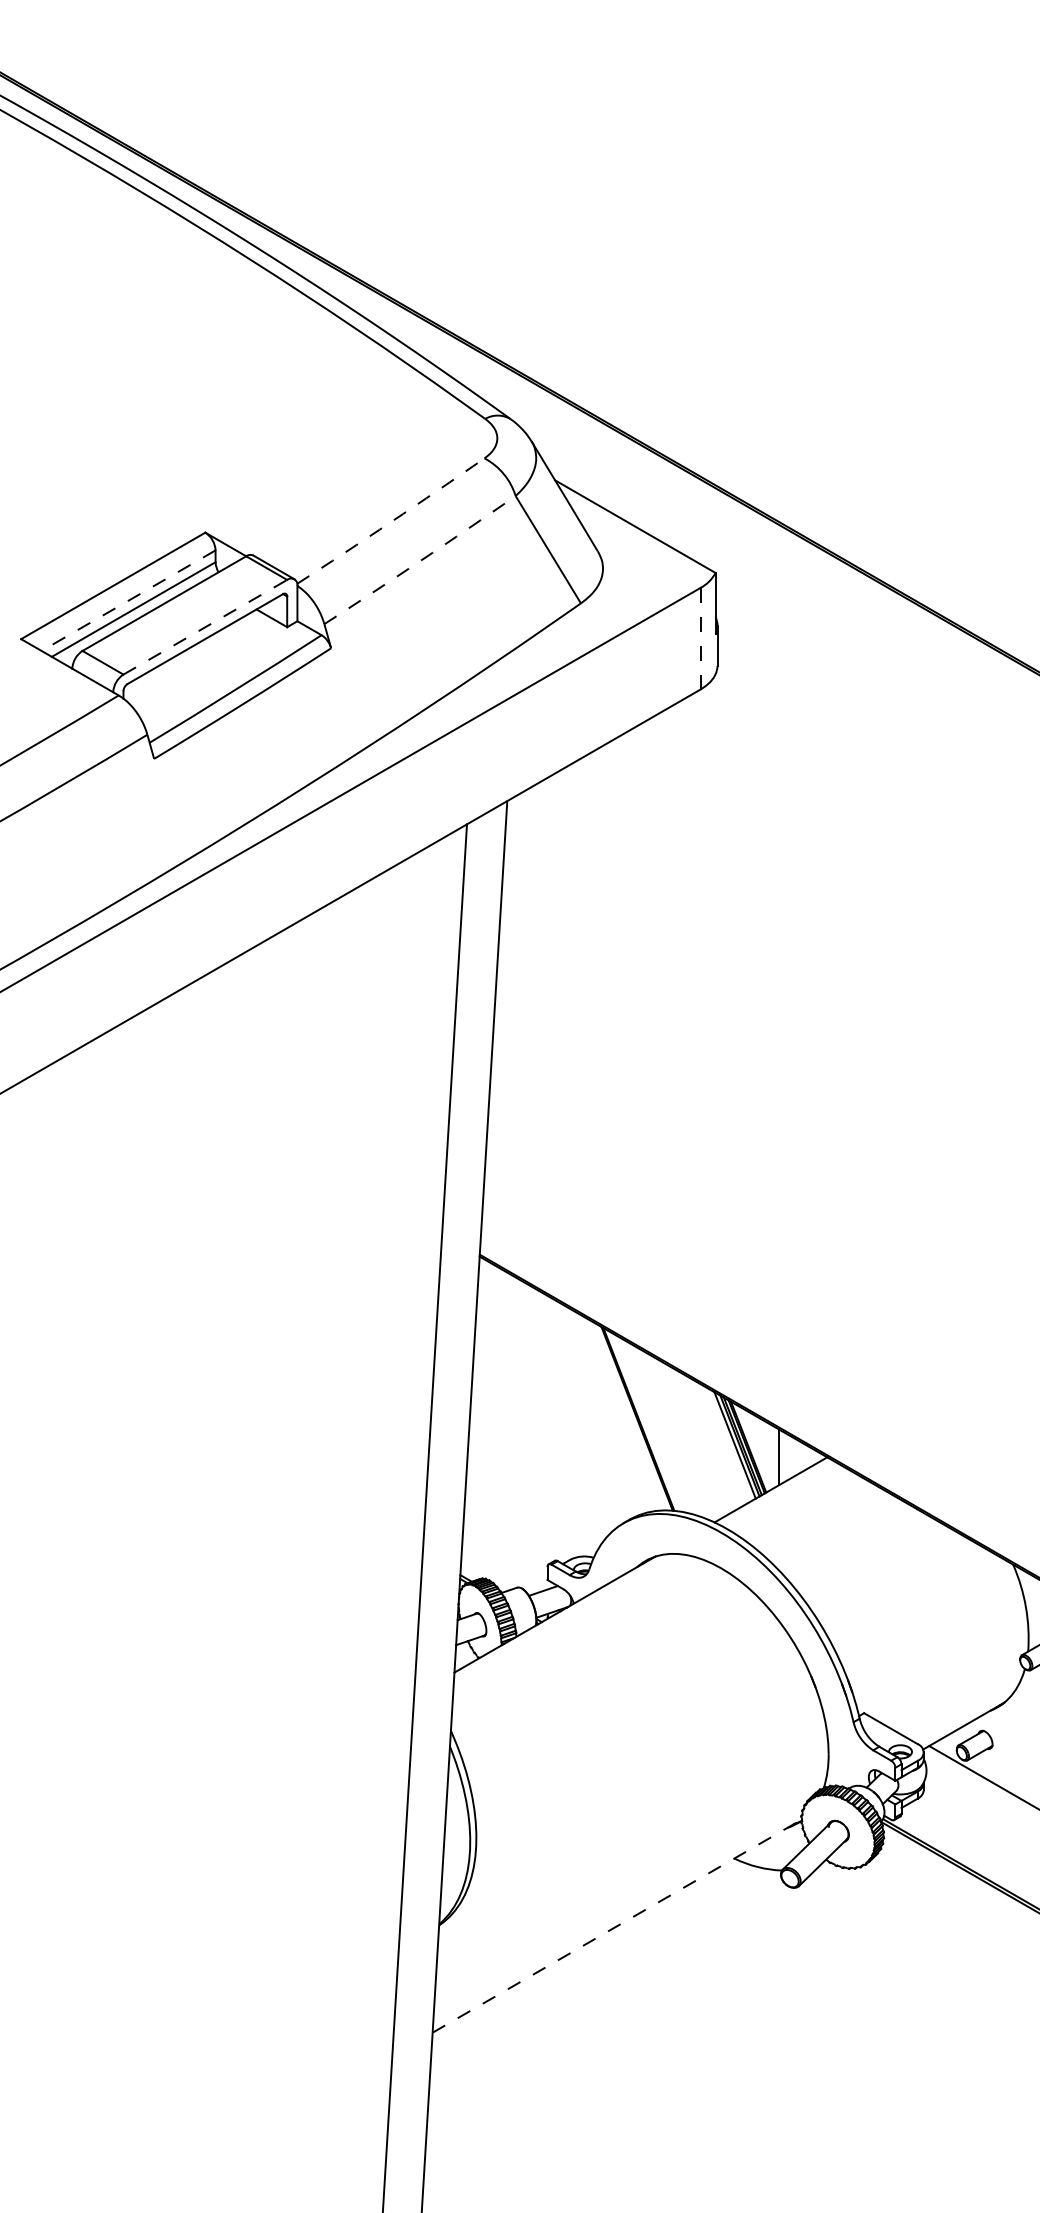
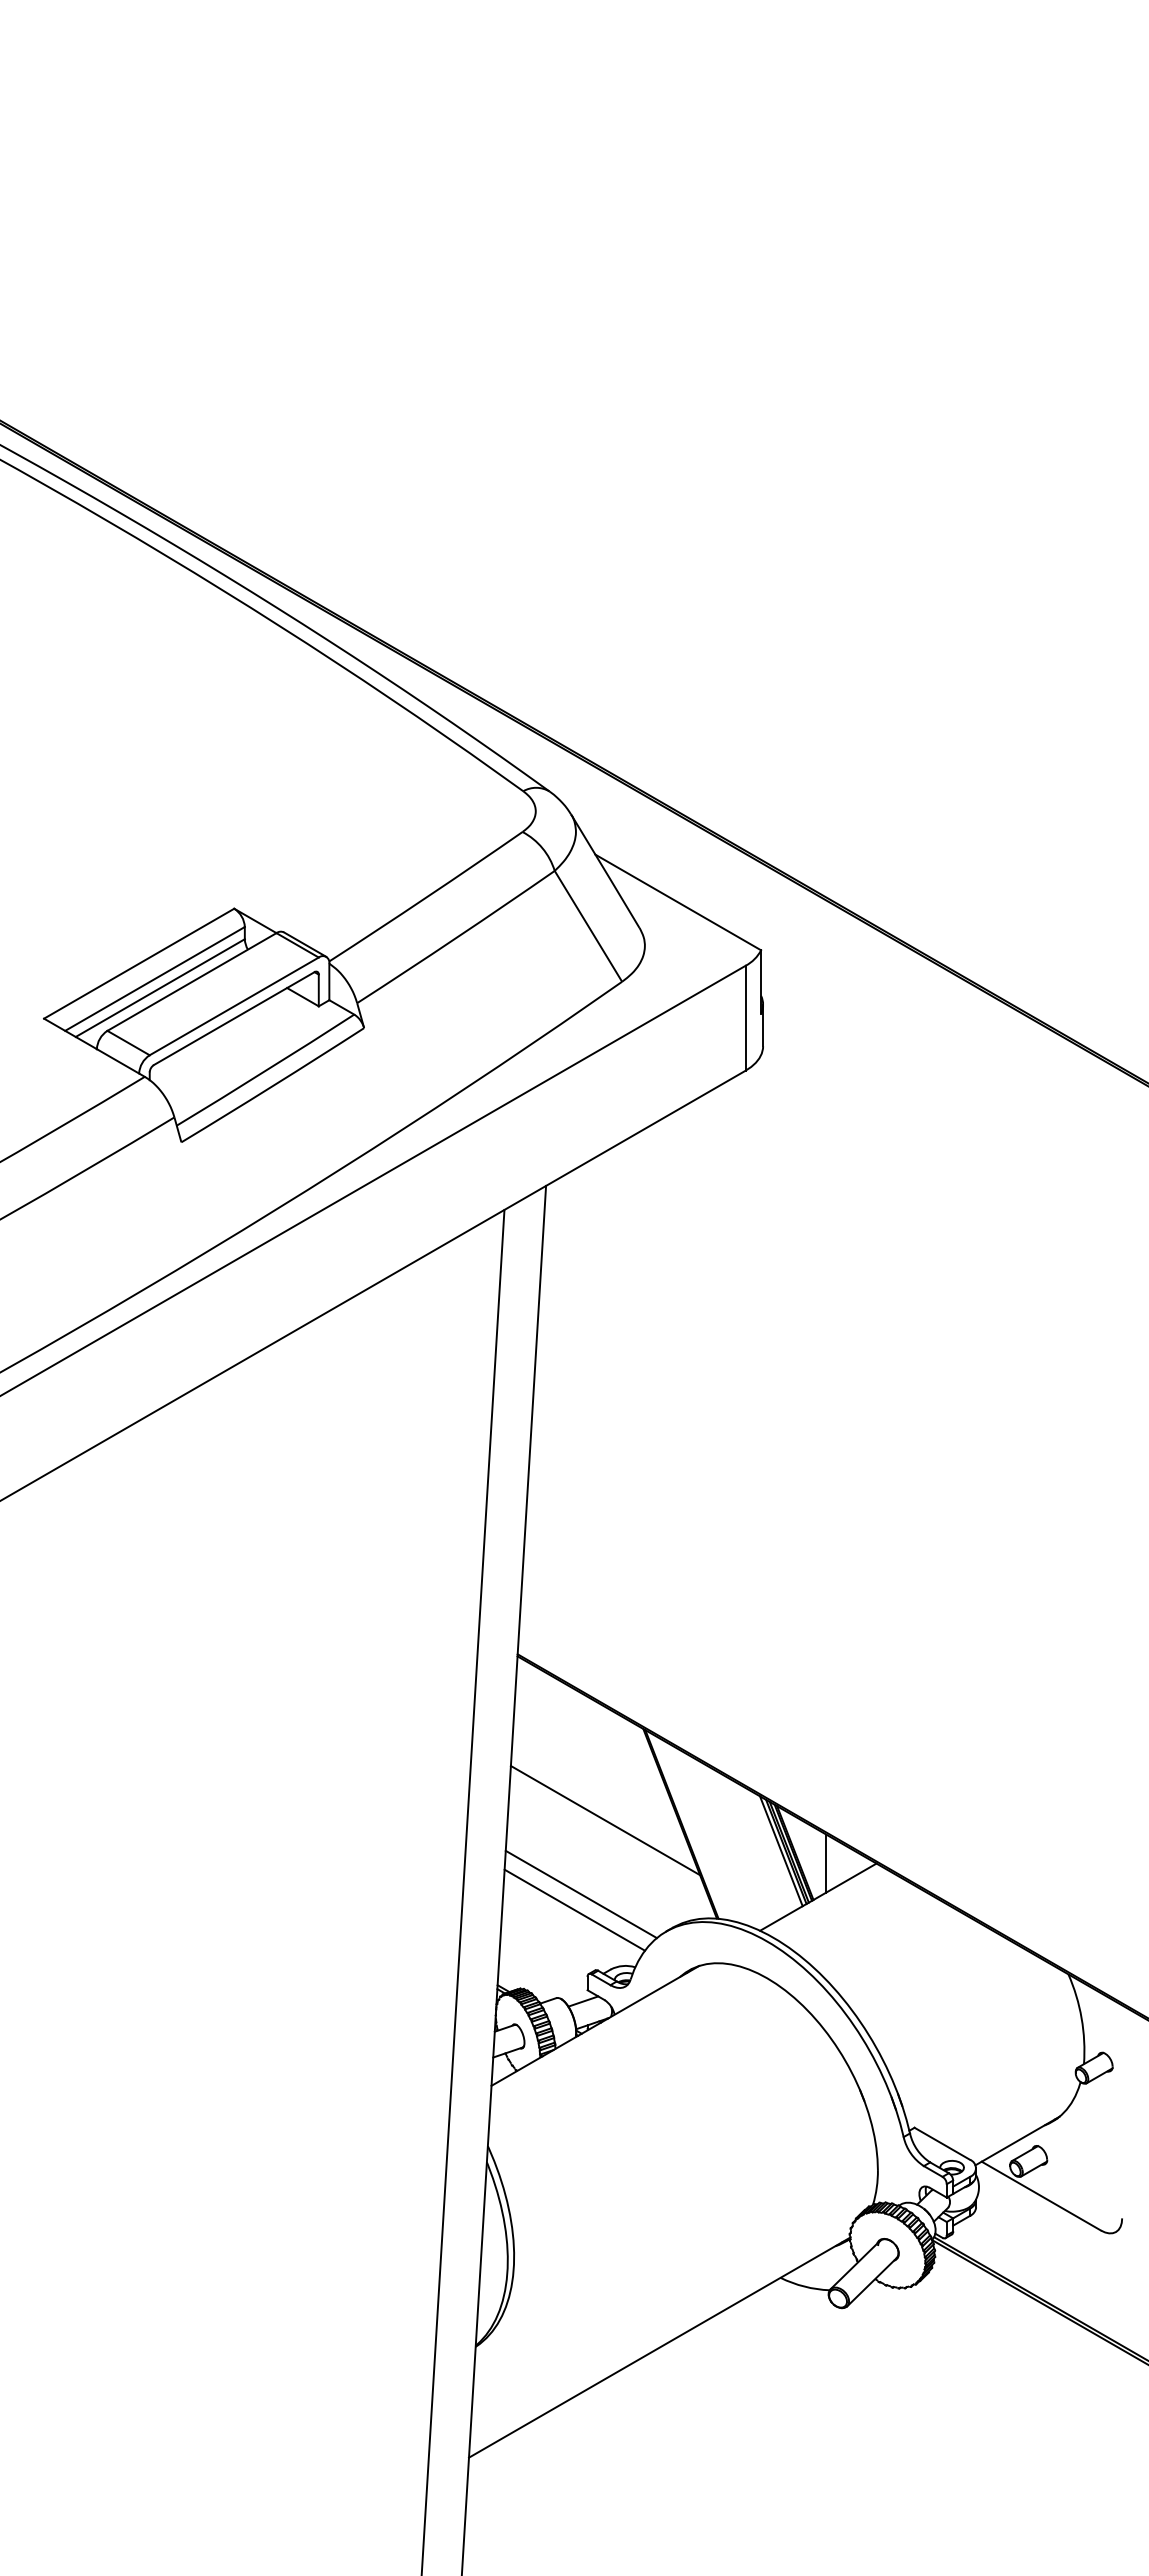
arc: (391, 521) -> (426, 897), dashed -> solid
arc: (420, 560) -> (456, 937), dashed -> solid
line: (129, 600) -> (155, 978), dashed -> solid
line: (205, 627) -> (234, 1006), dashed -> solid
line: (700, 638) -> (745, 1017), dashed -> solid
line: (564, 1415) -> (605, 1820), added
line: (540, 1487) -> (580, 1894), added
line: (534, 1501) -> (574, 1909), added
line: (618, 1925) -> (660, 2347), dashed -> solid

